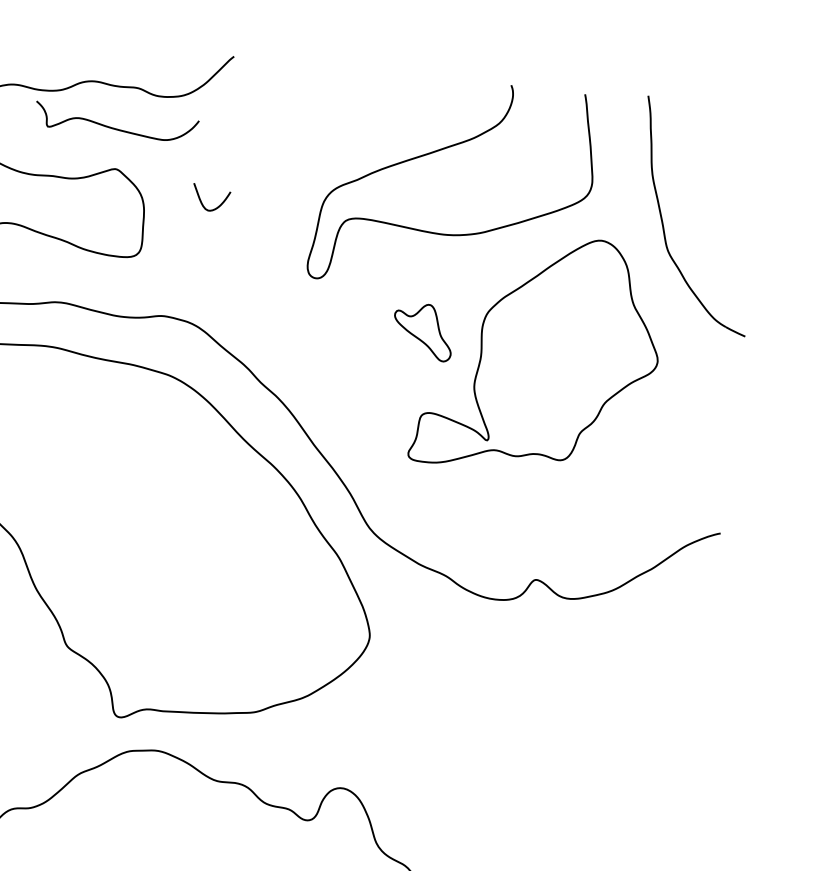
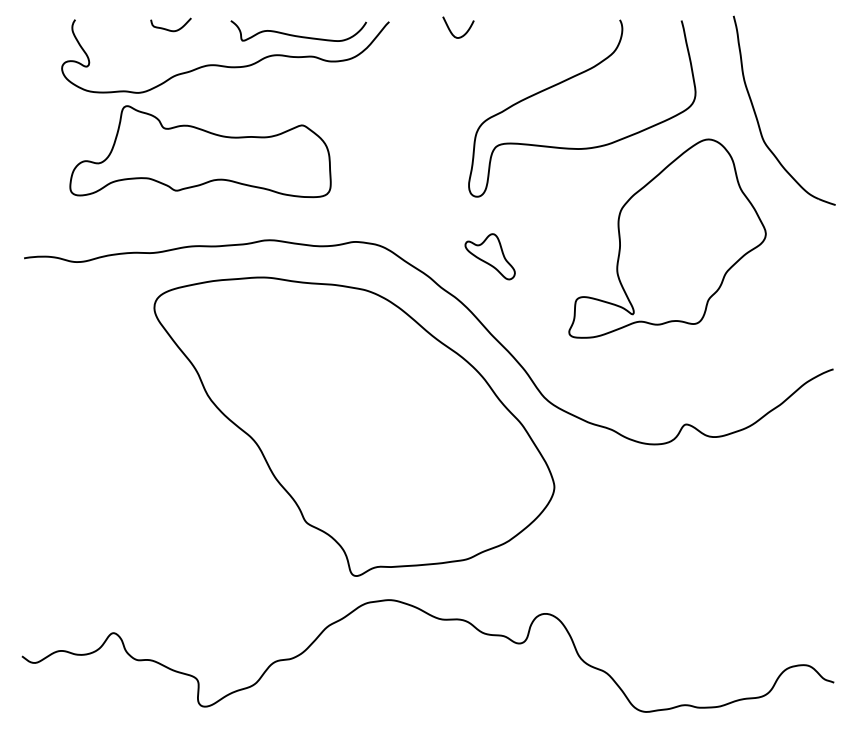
curve: (115, 127) -> (298, 35), moved
curve: (203, 203) -> (452, 32), moved
part: (422, 331) -> (489, 256), moved

